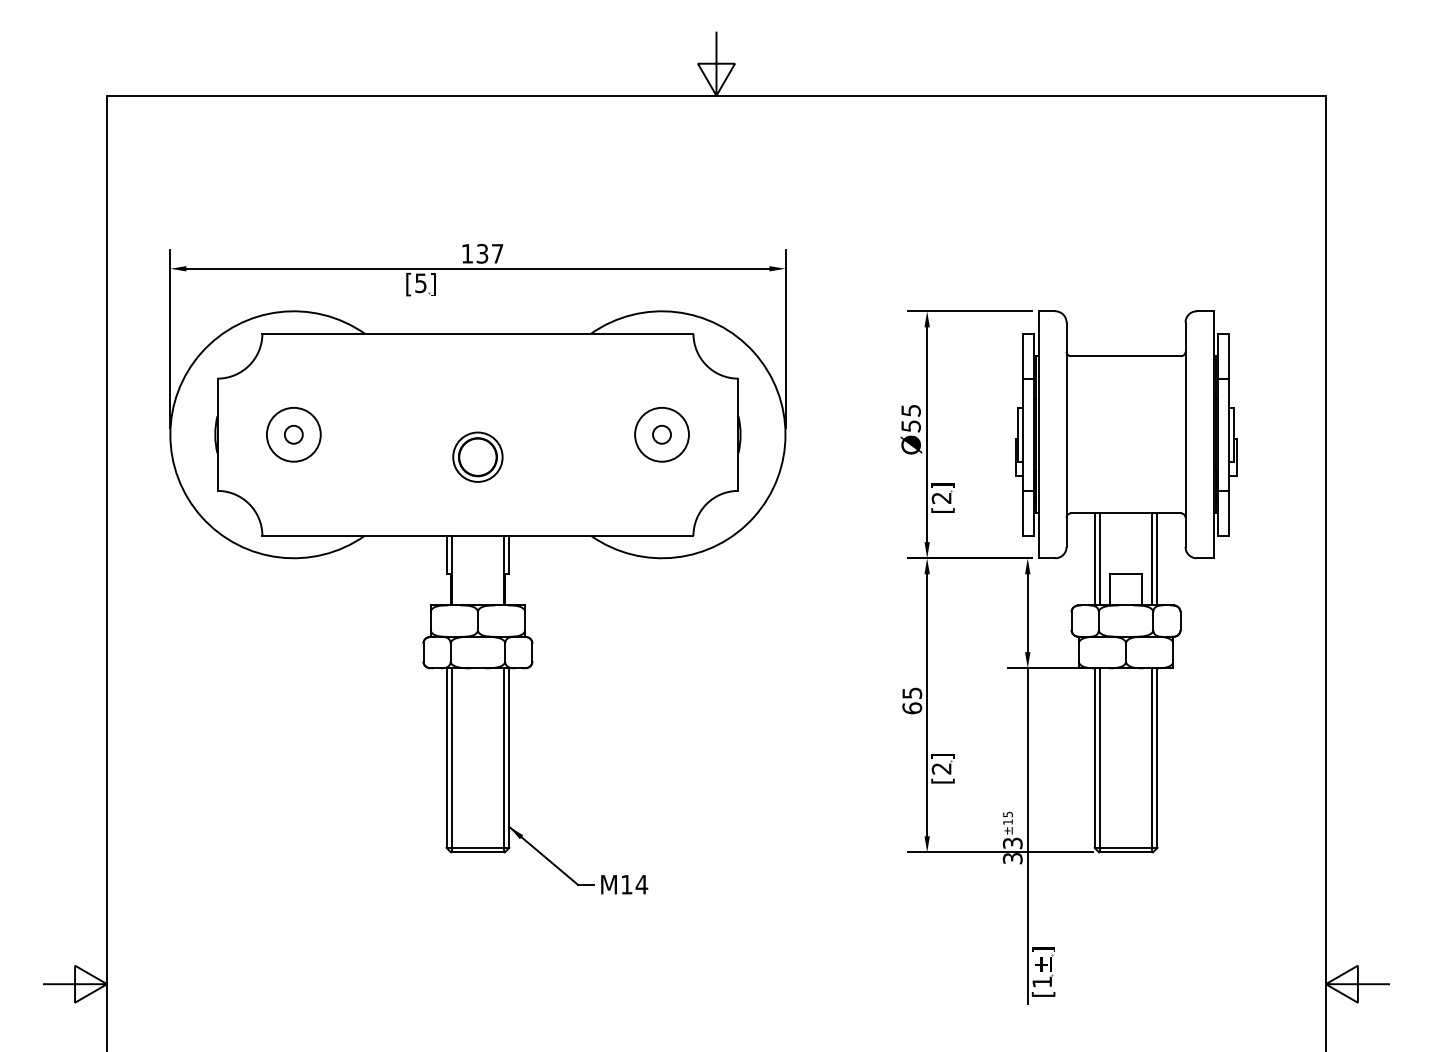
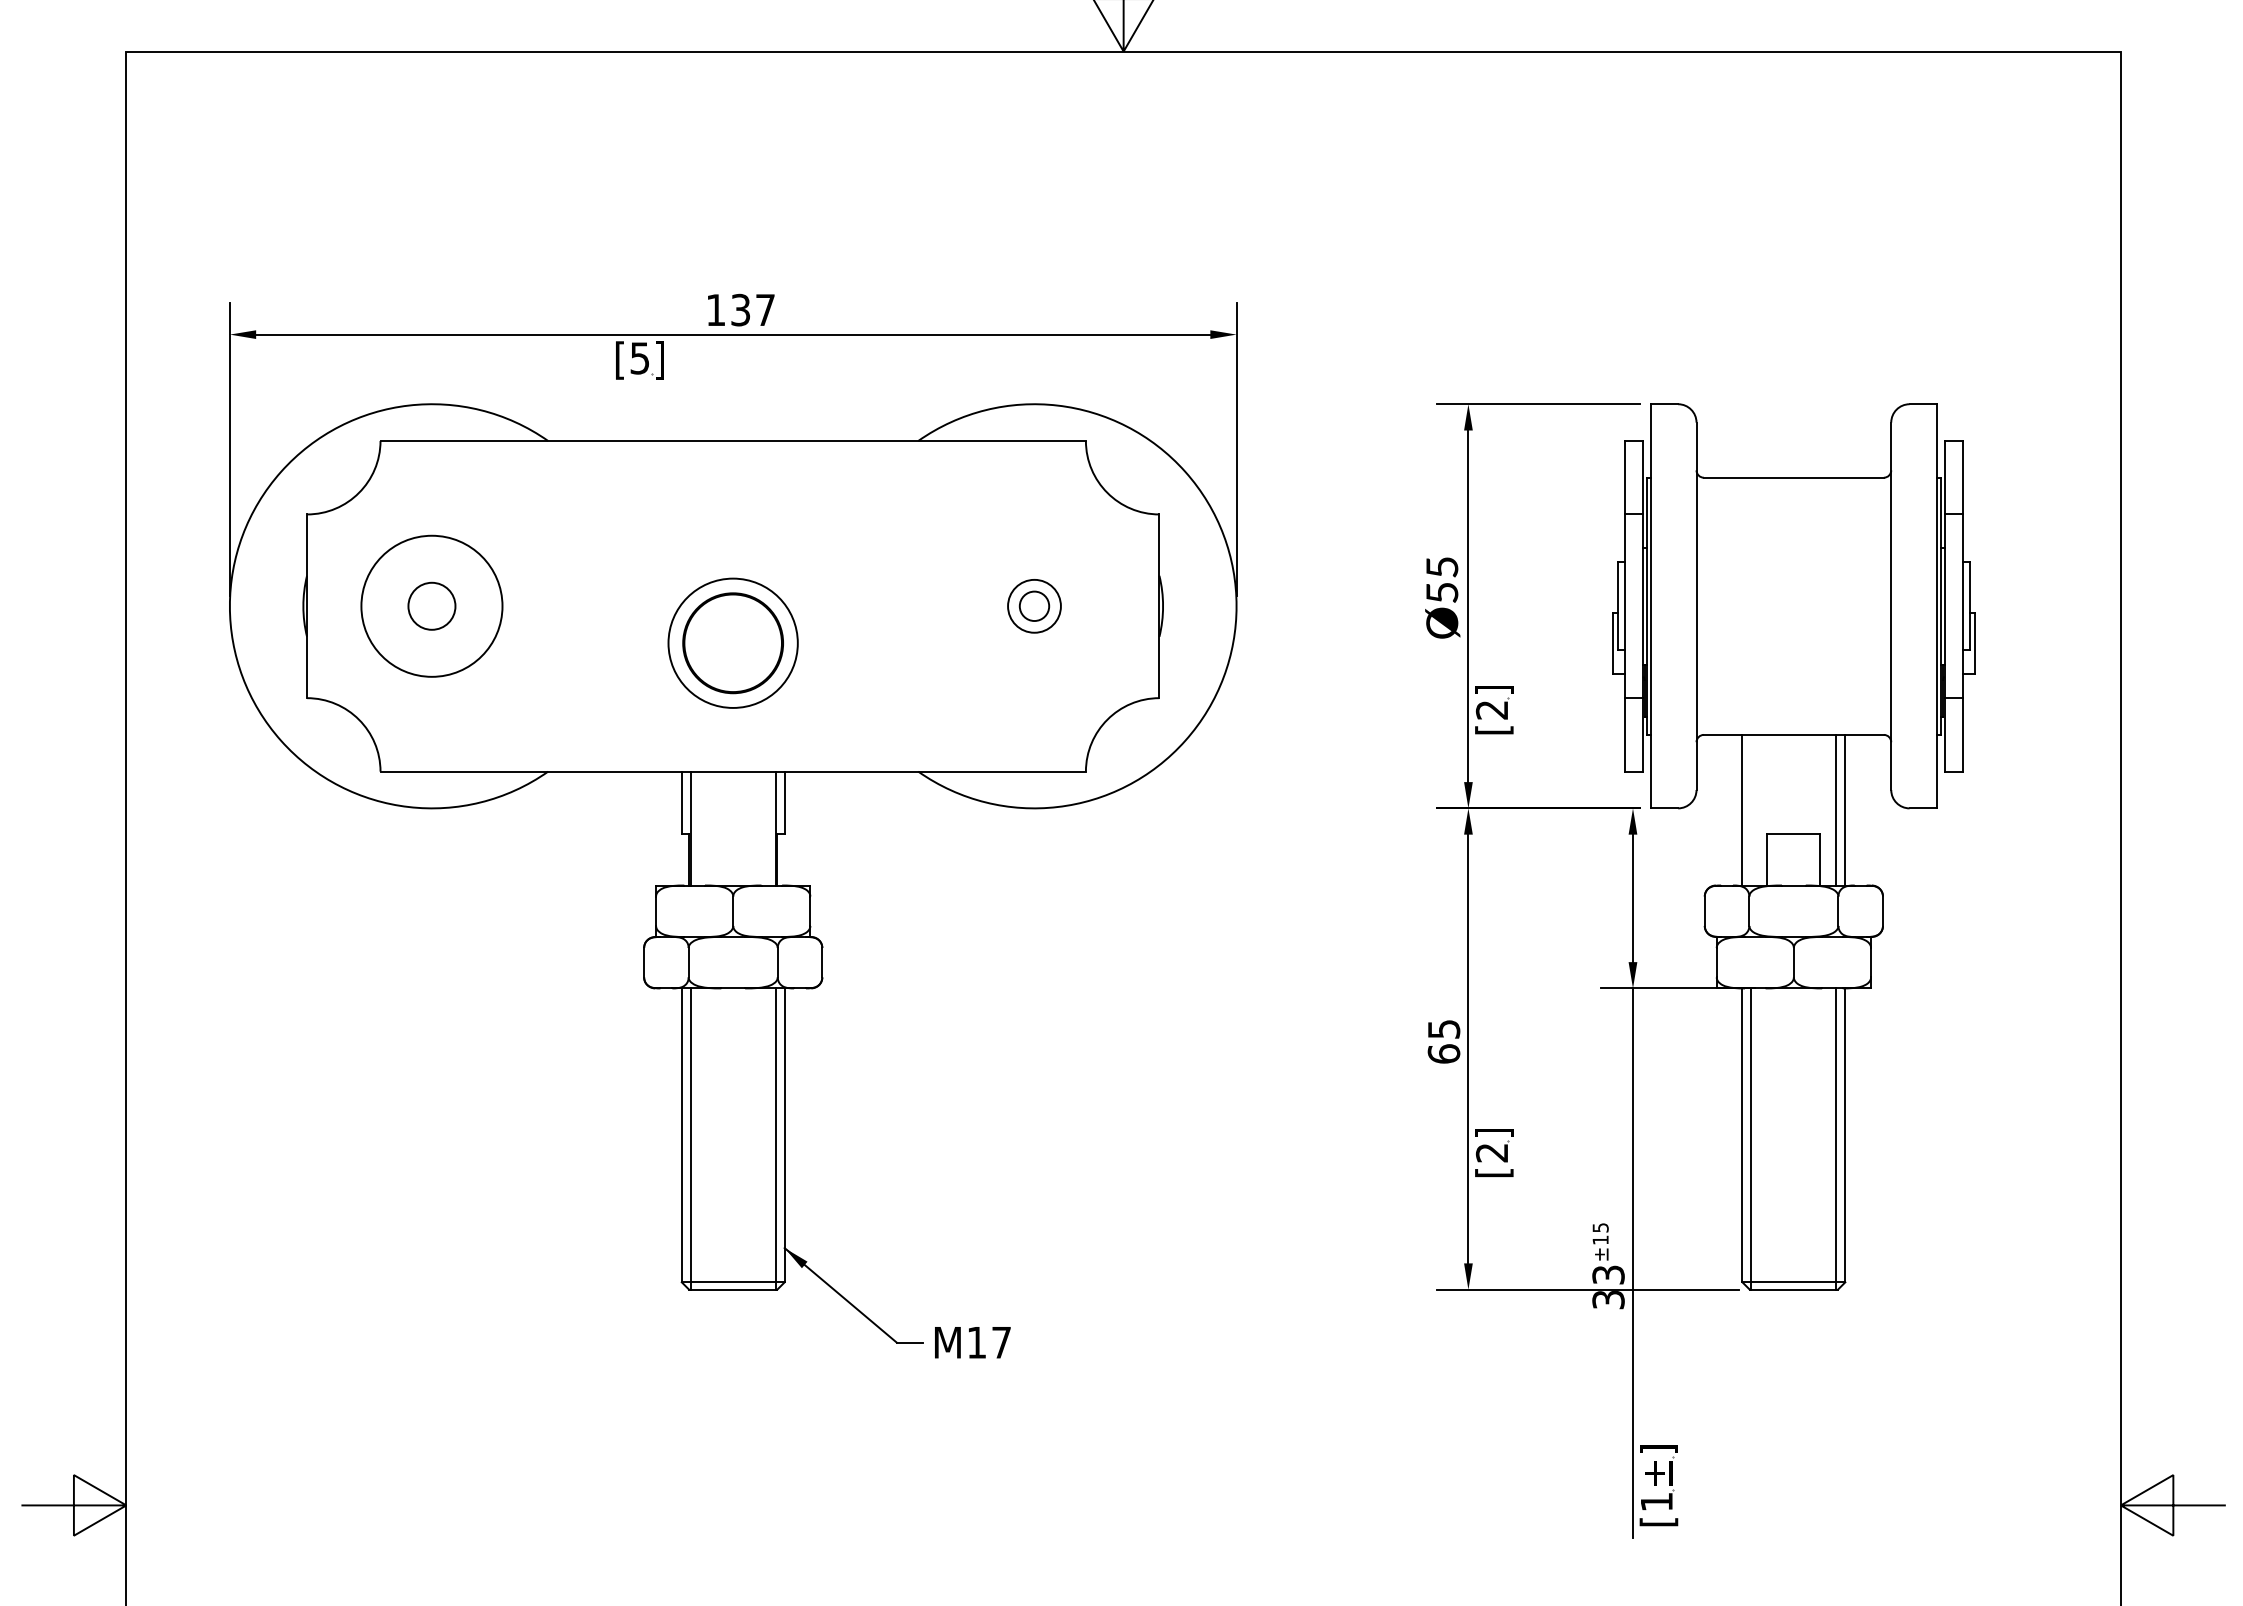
circle: (293, 434) -> (431, 605), size x1.6
circle: (293, 434) -> (431, 605), size x1.6
circle: (661, 434) -> (1033, 605), size x0.6
part: (477, 456) -> (732, 641), size x1.6
line: (1100, 559) -> (1752, 810), removed
text: (641, 884) -> (1000, 1342), M14 -> M17

